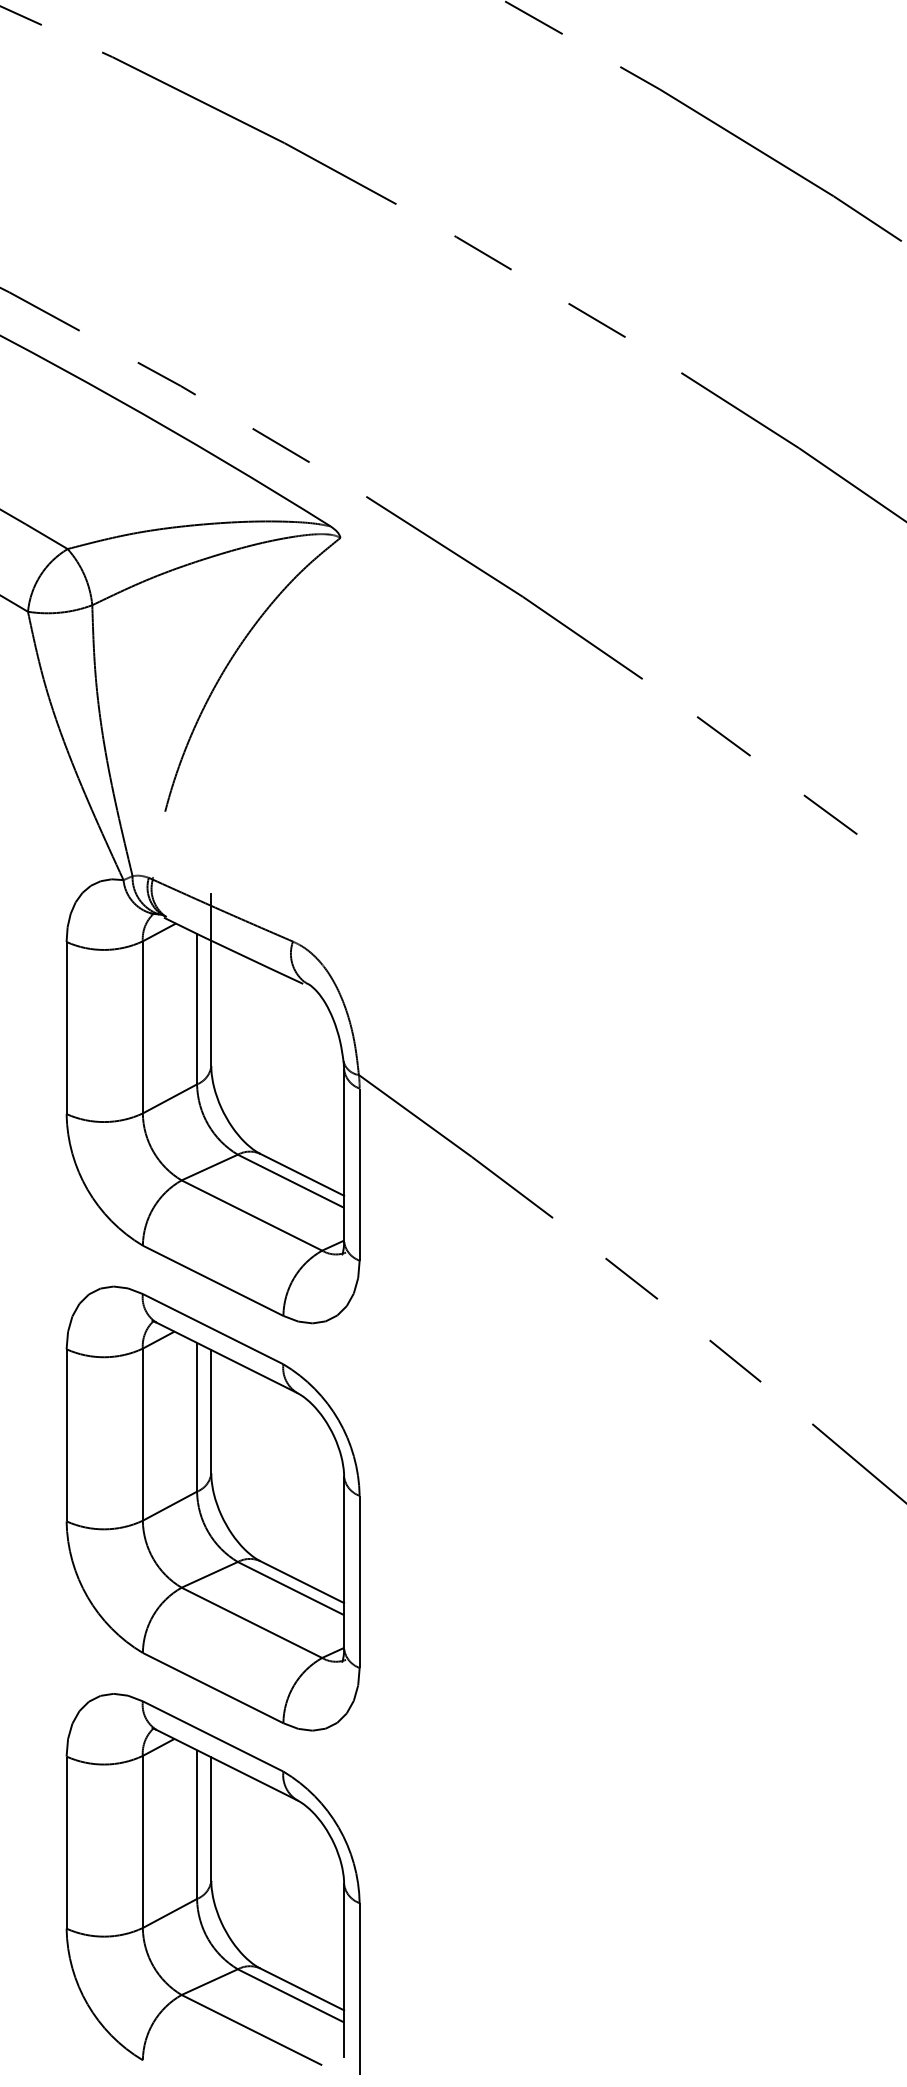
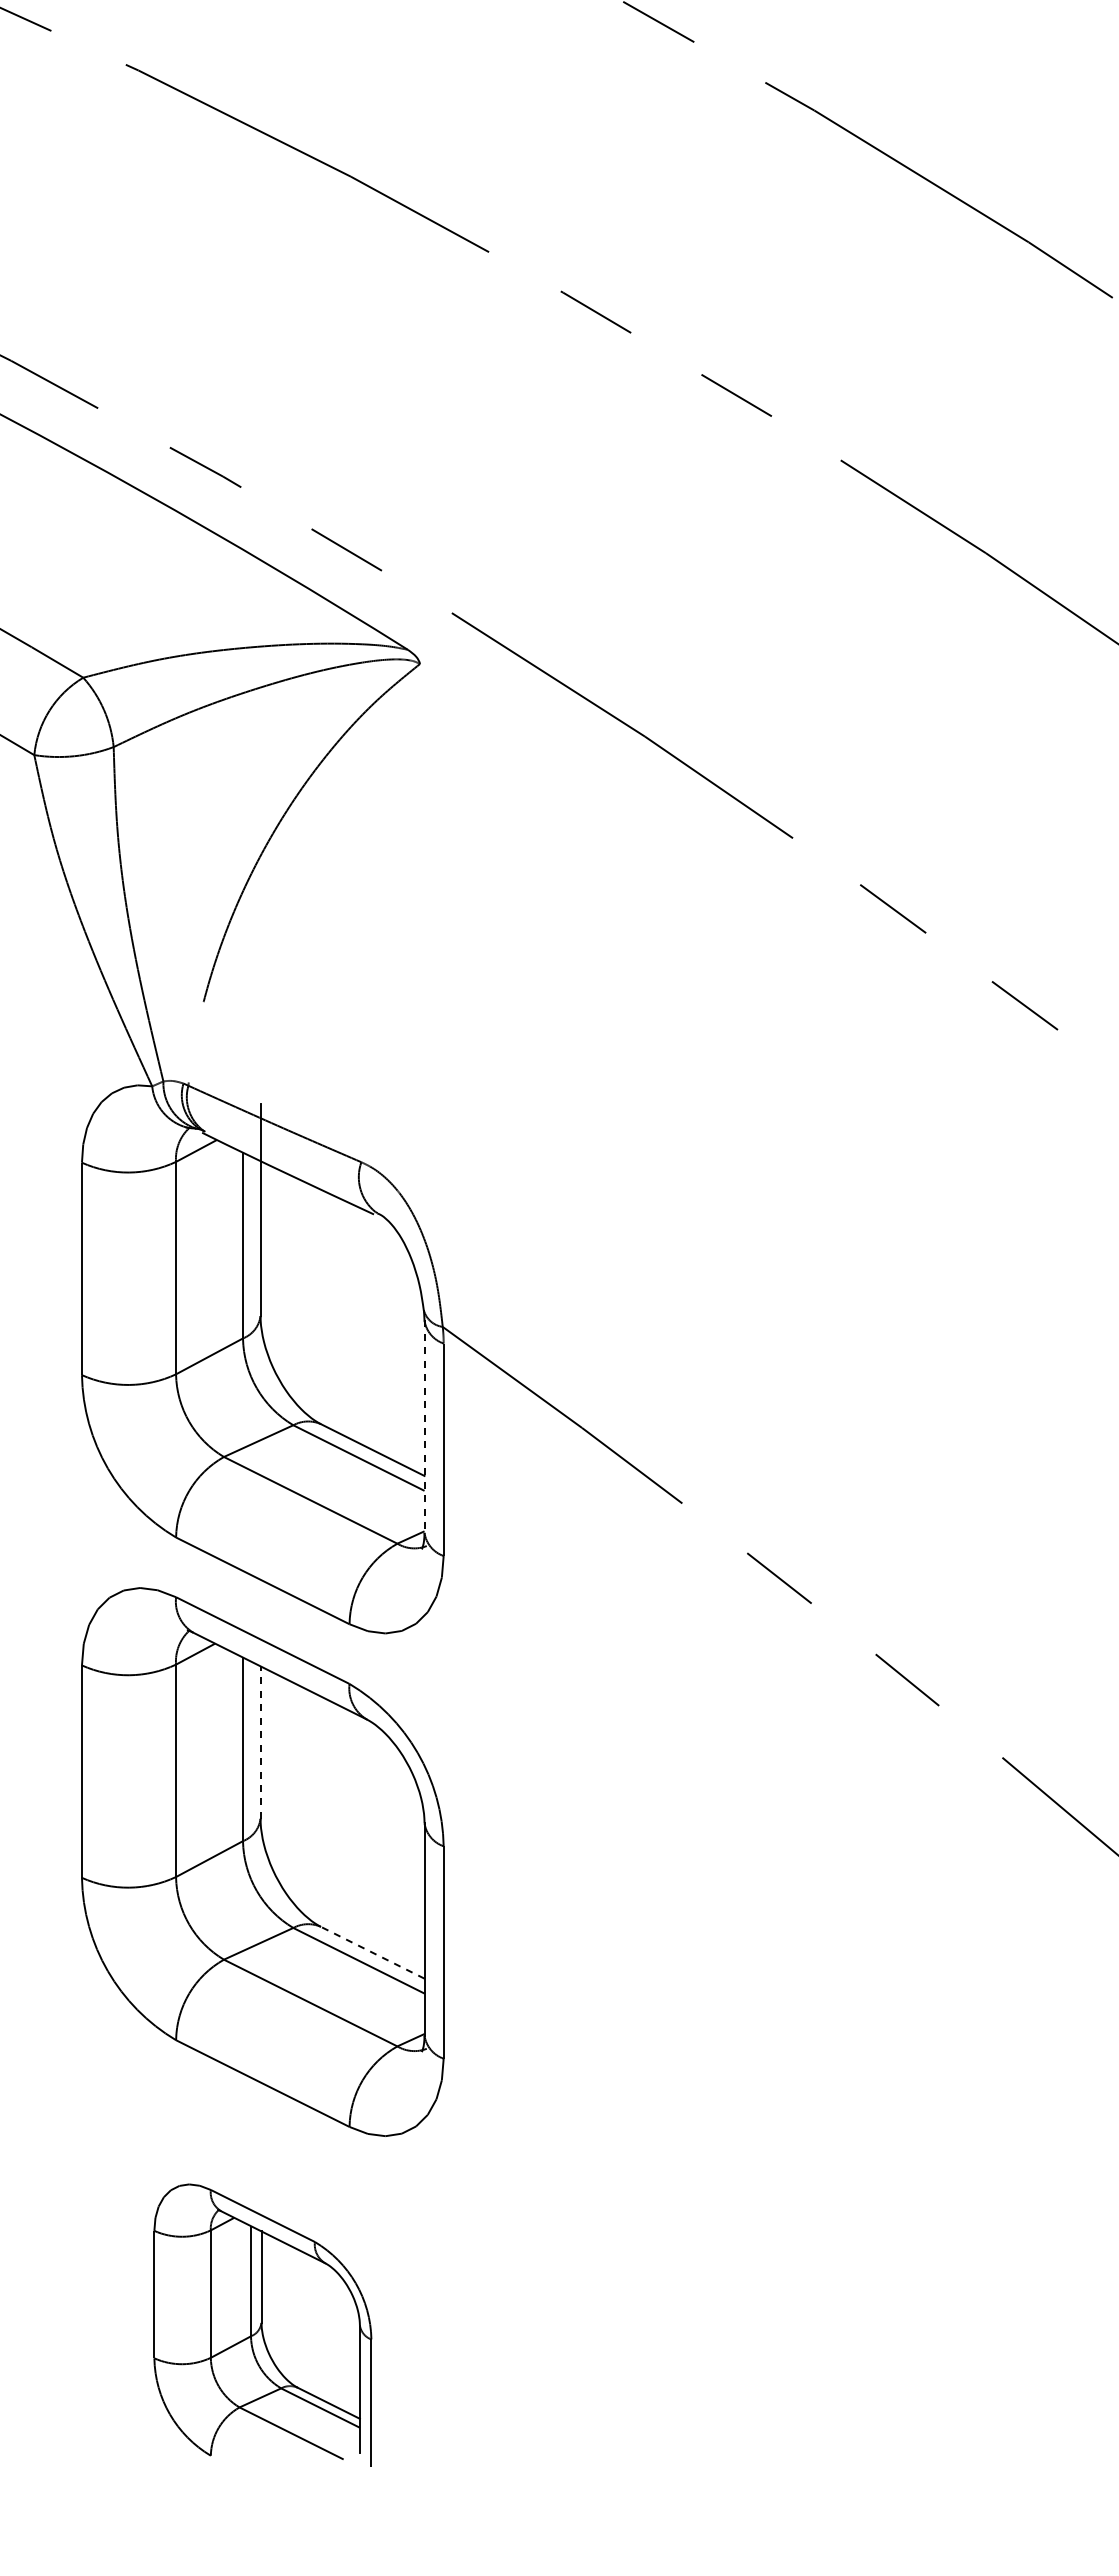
line: (344, 1156) -> (424, 1427), solid -> dashed
line: (211, 1411) -> (260, 1742), solid -> dashed
line: (301, 1581) -> (372, 1952), solid -> dashed
part: (212, 1883) -> (262, 2324), size x0.6

